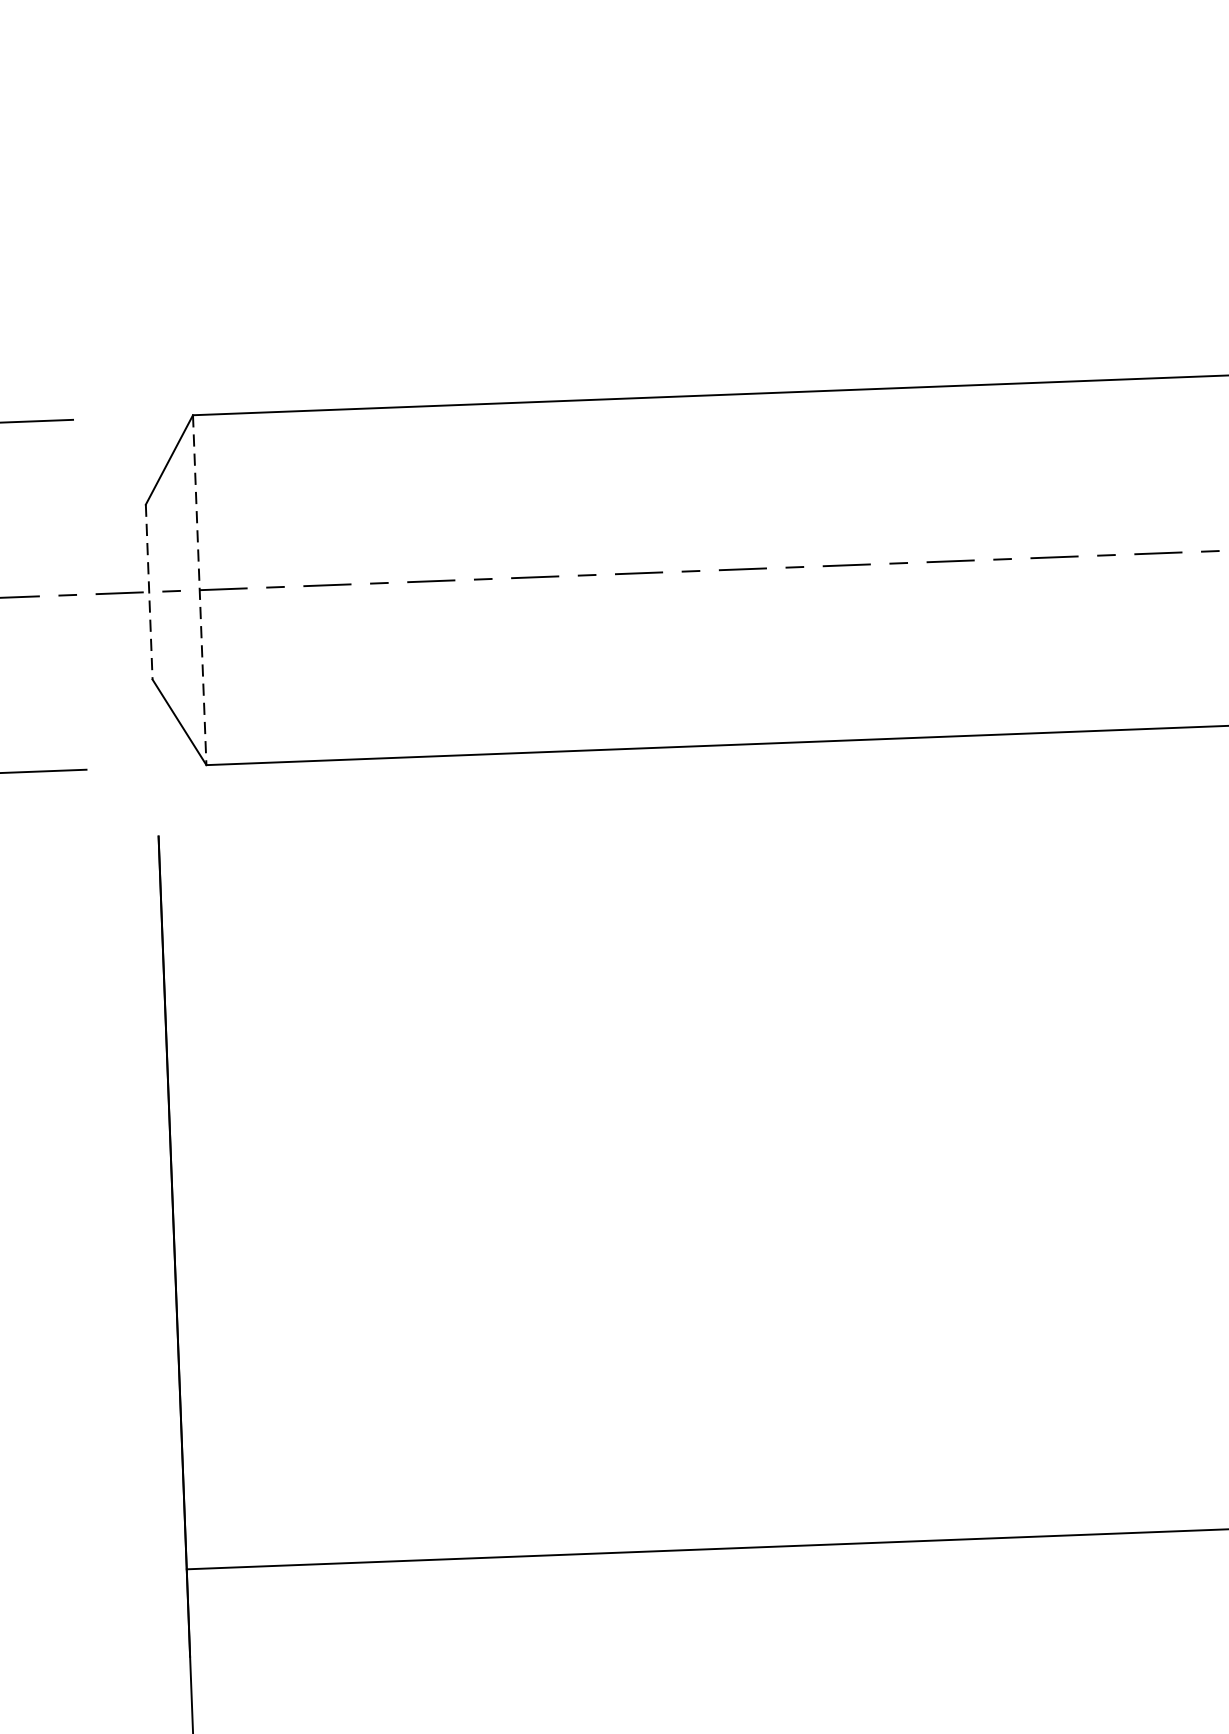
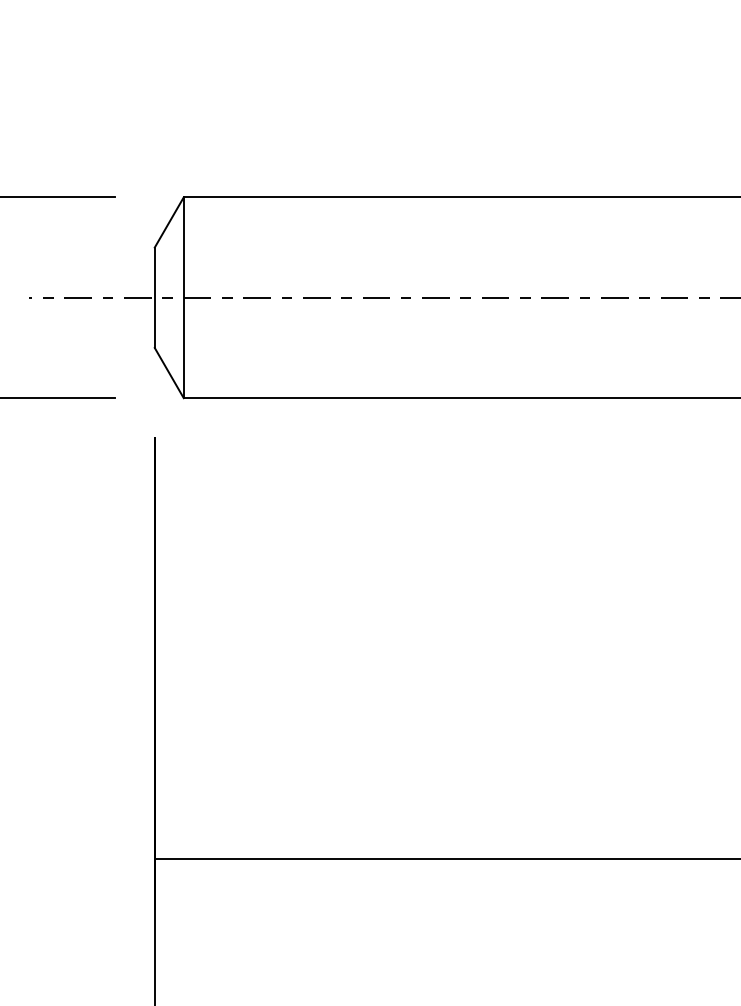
line: (199, 591) -> (183, 298), dashed -> solid
line: (148, 593) -> (154, 298), dashed -> solid

